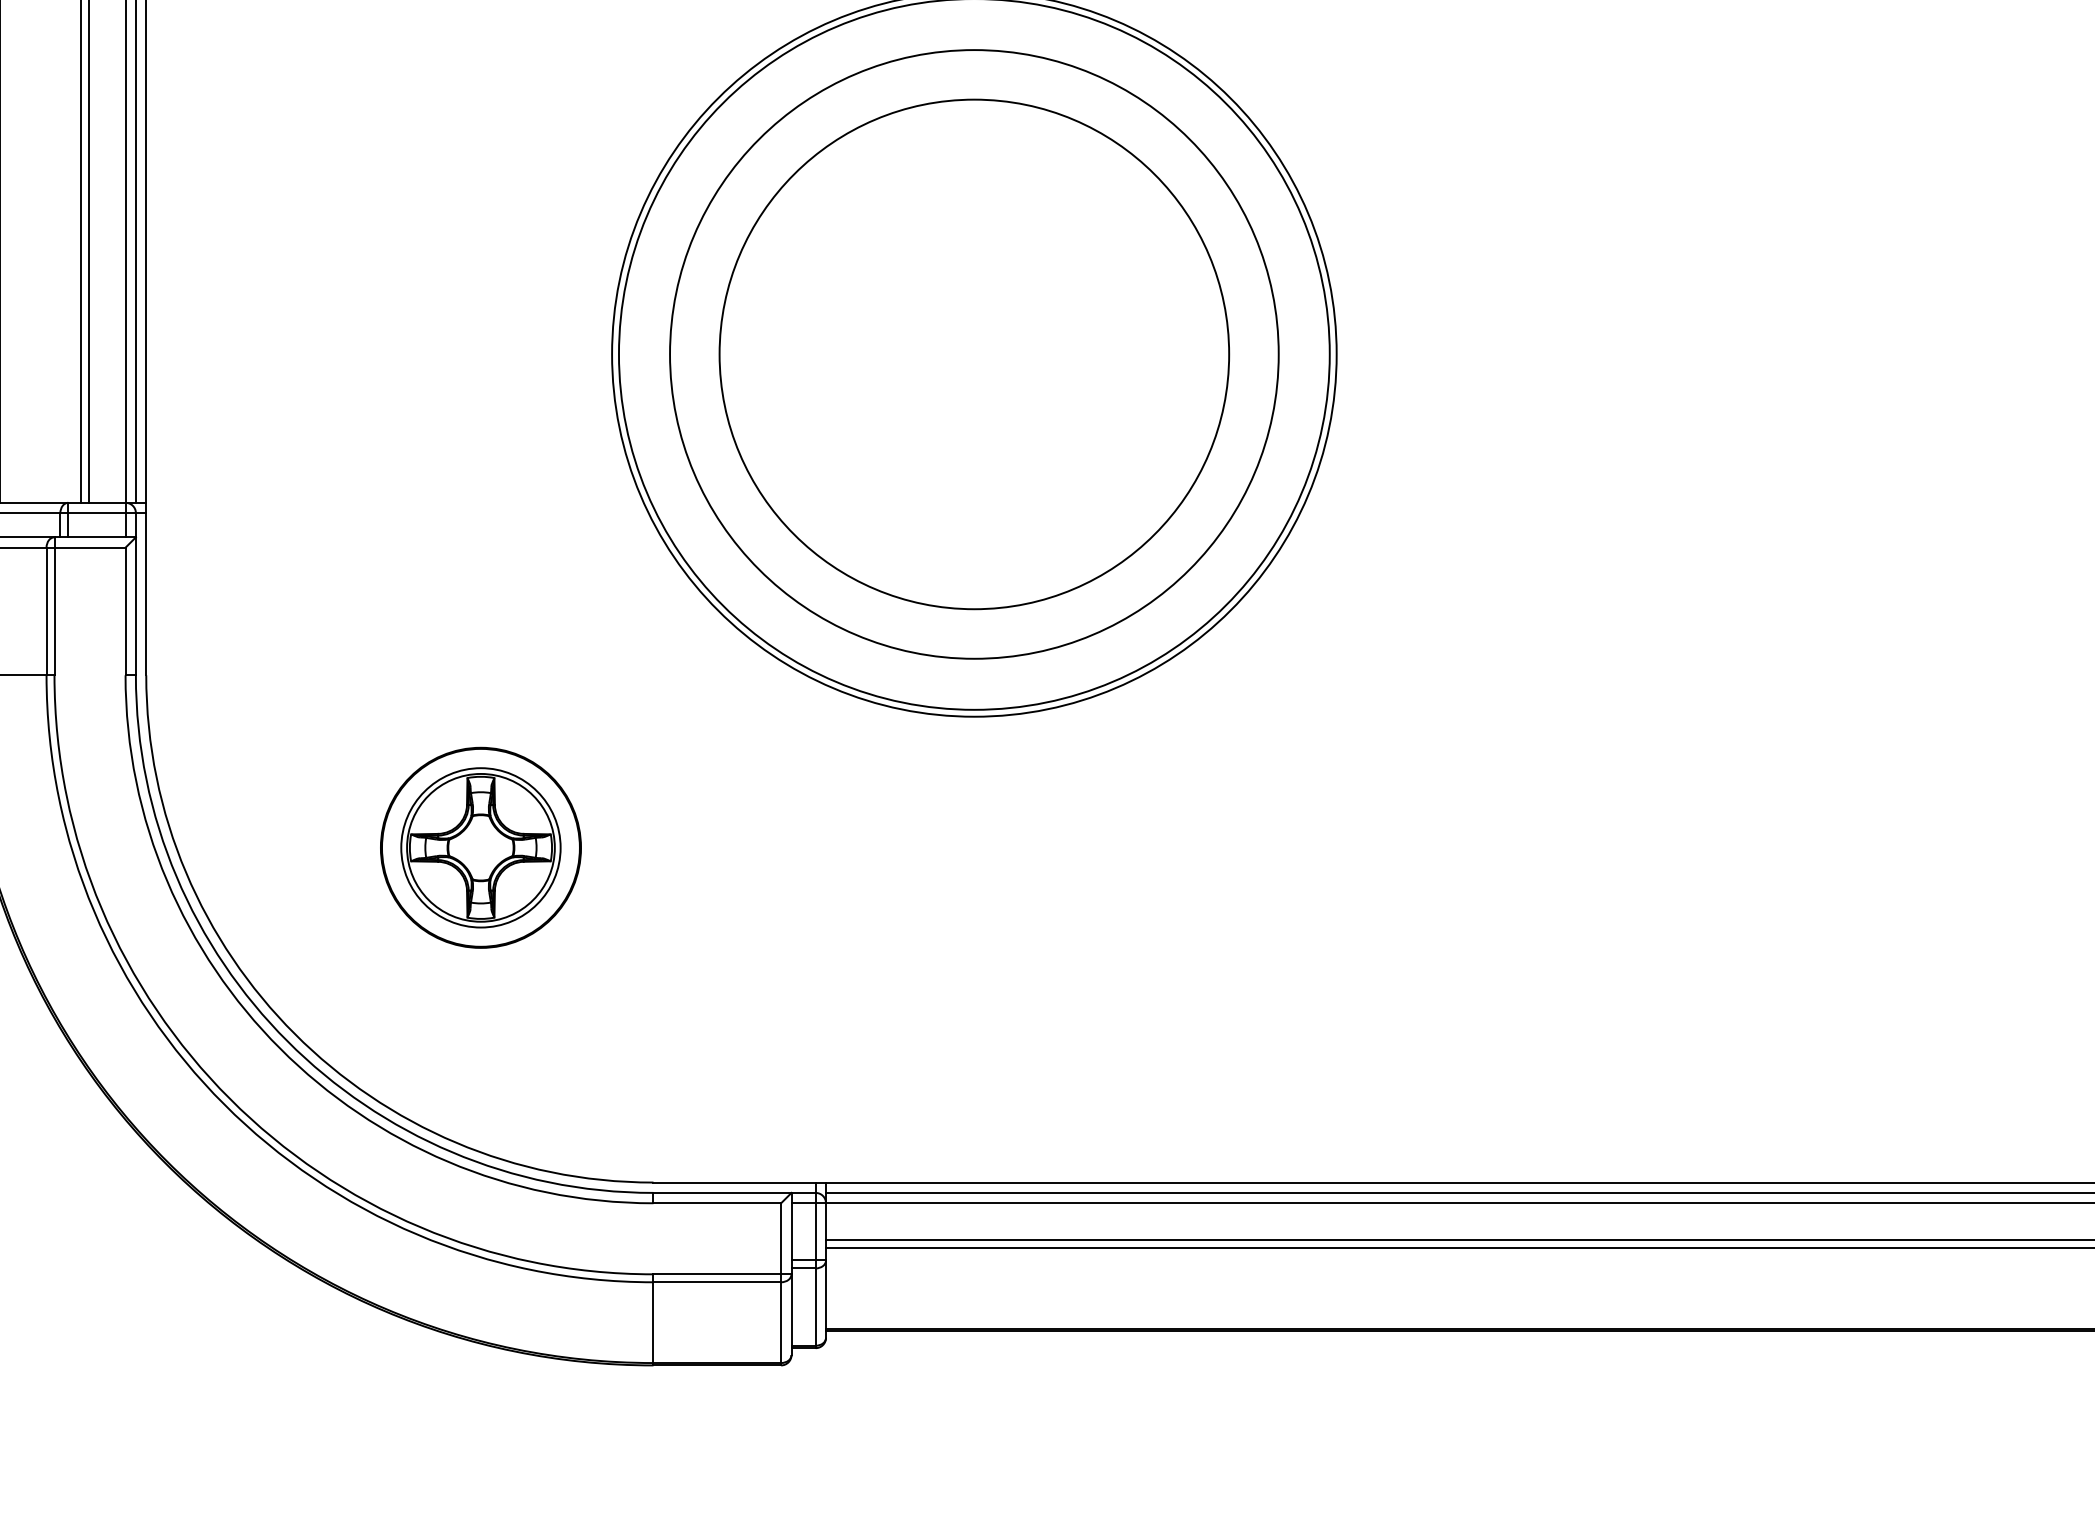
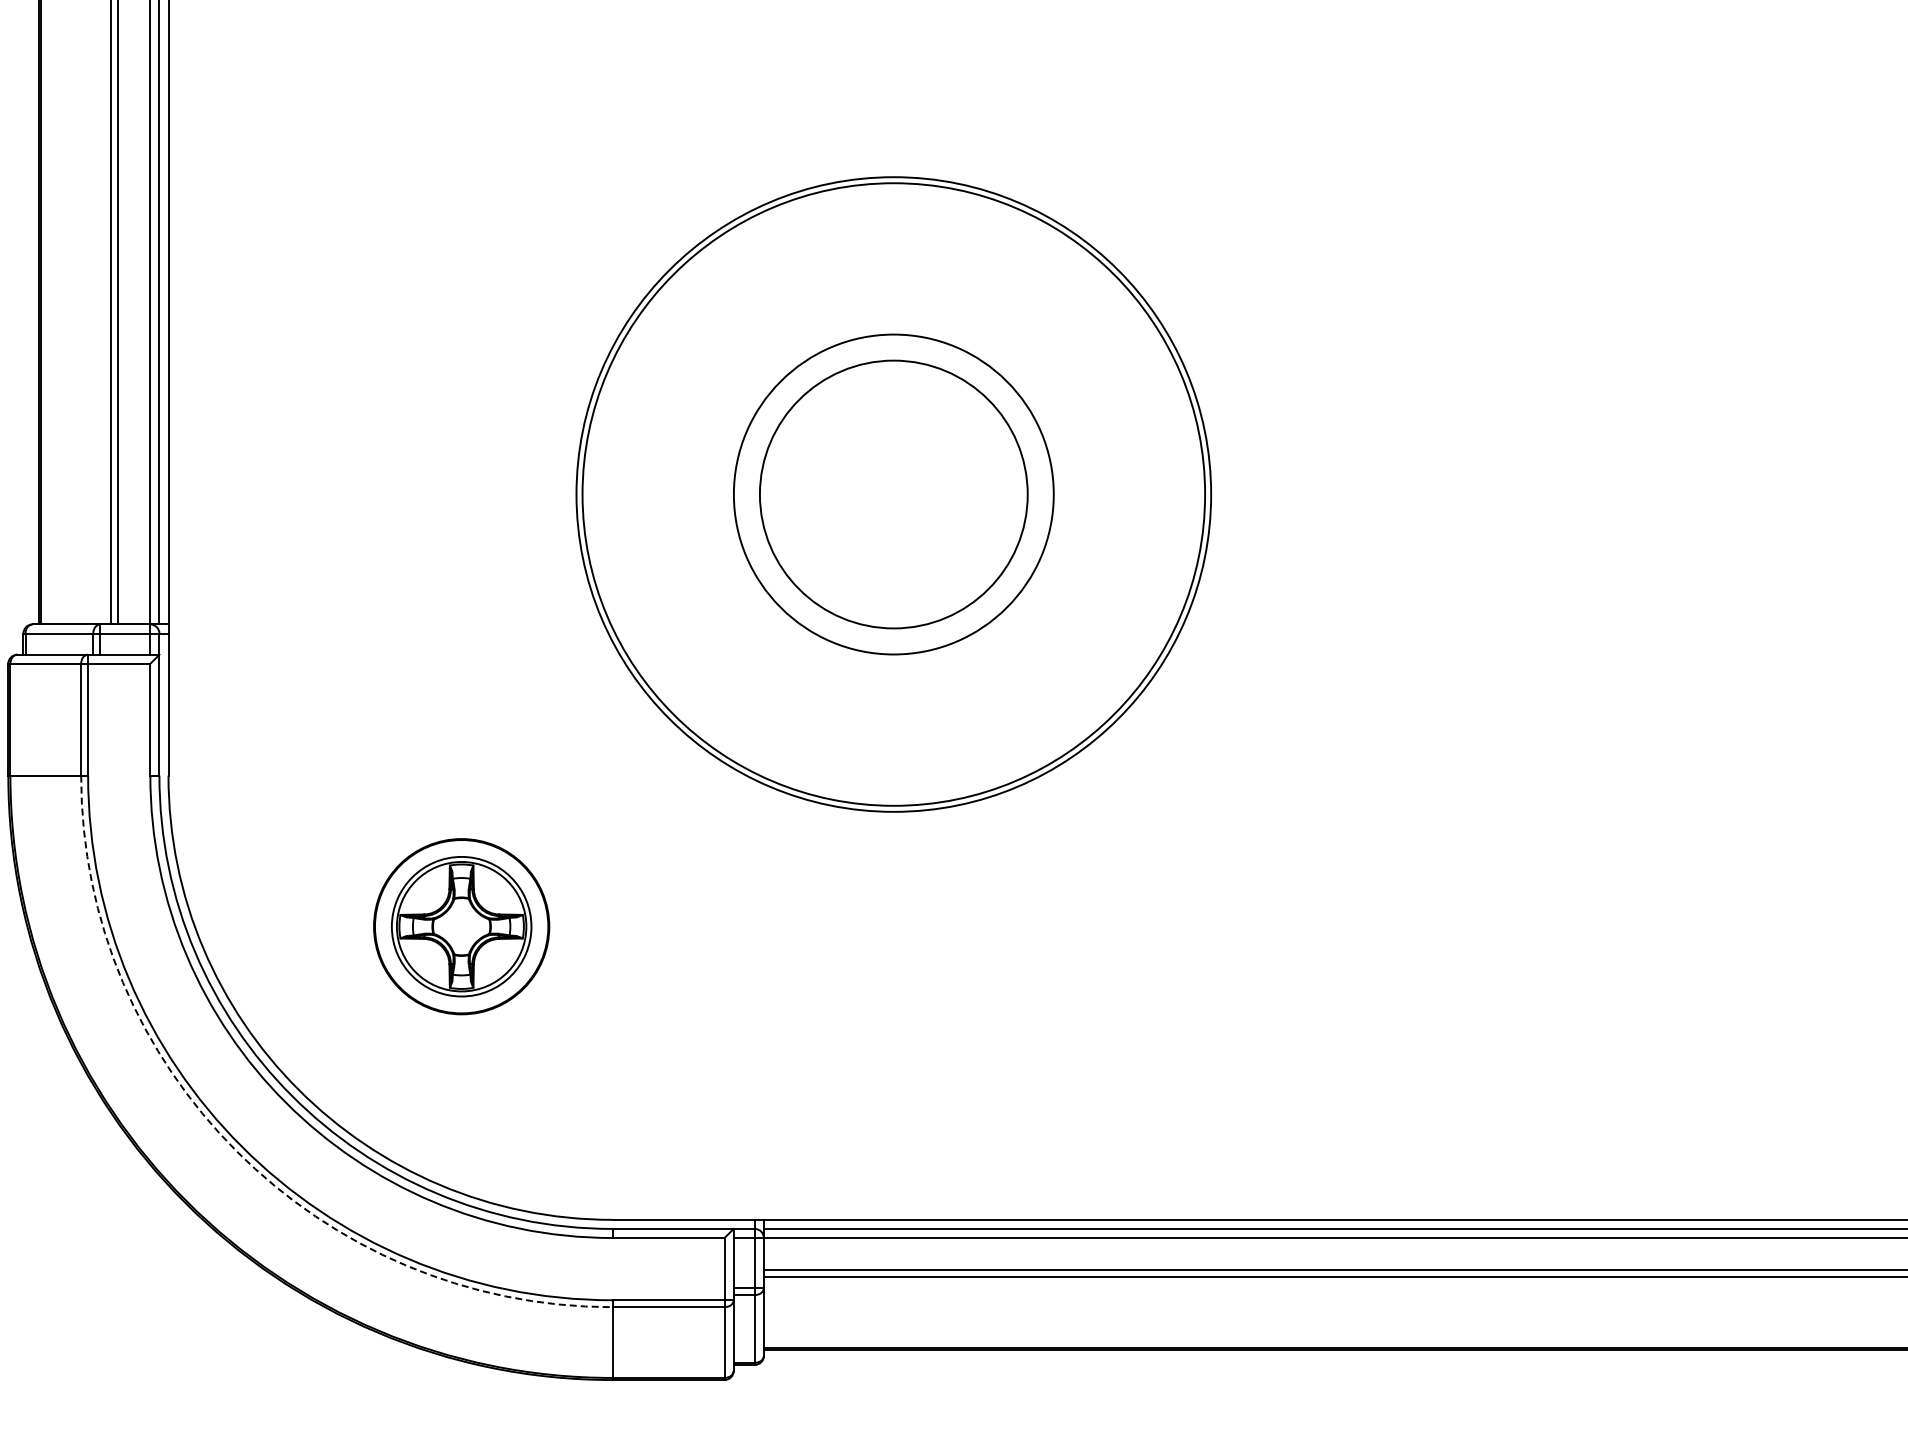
circle: (973, 354) -> (893, 494), size x0.6
circle: (973, 354) -> (893, 494), size x0.6
arc: (223, 1104) -> (236, 1151), solid -> dashed

